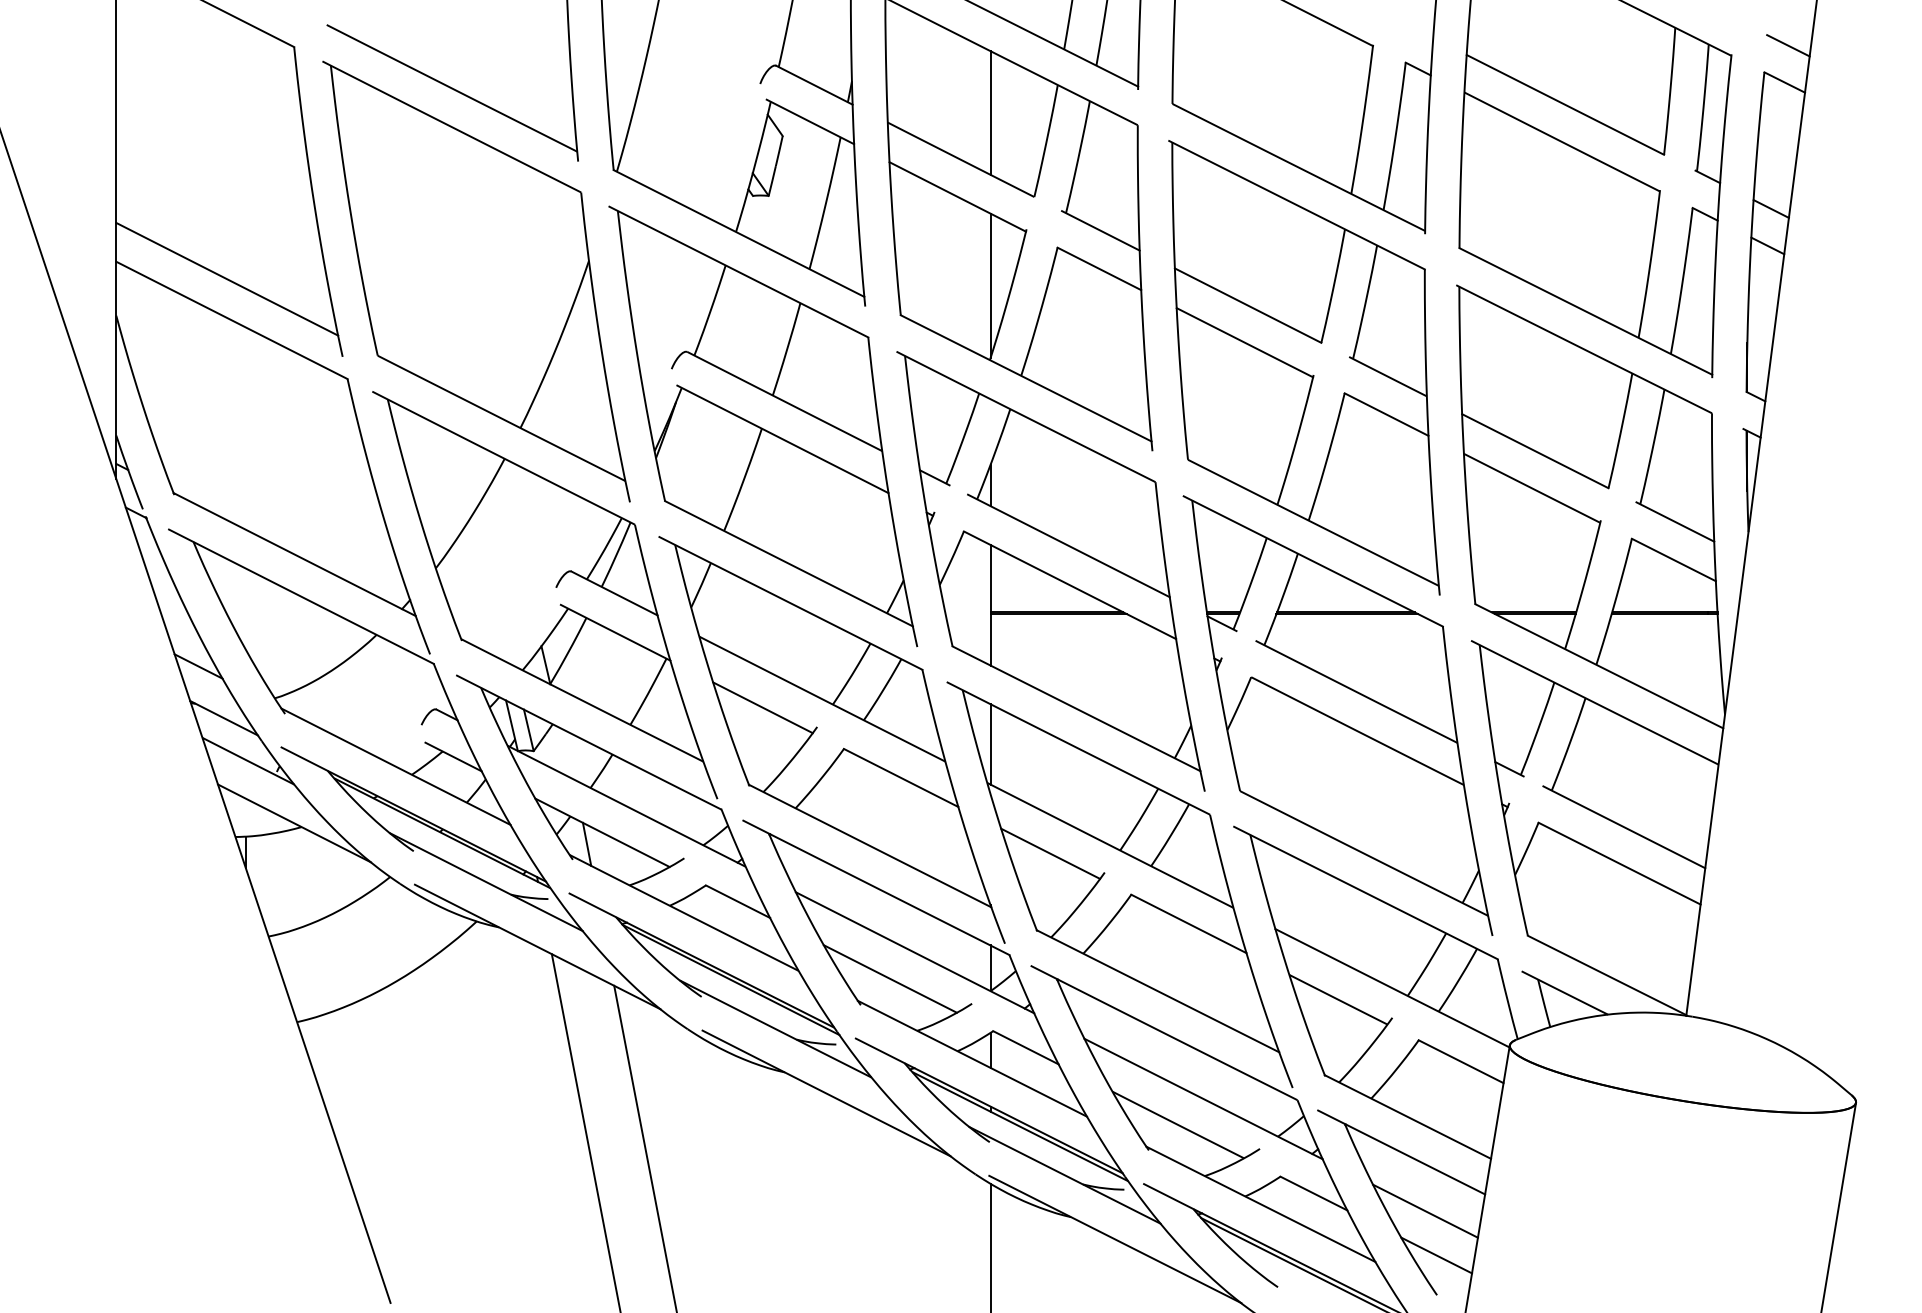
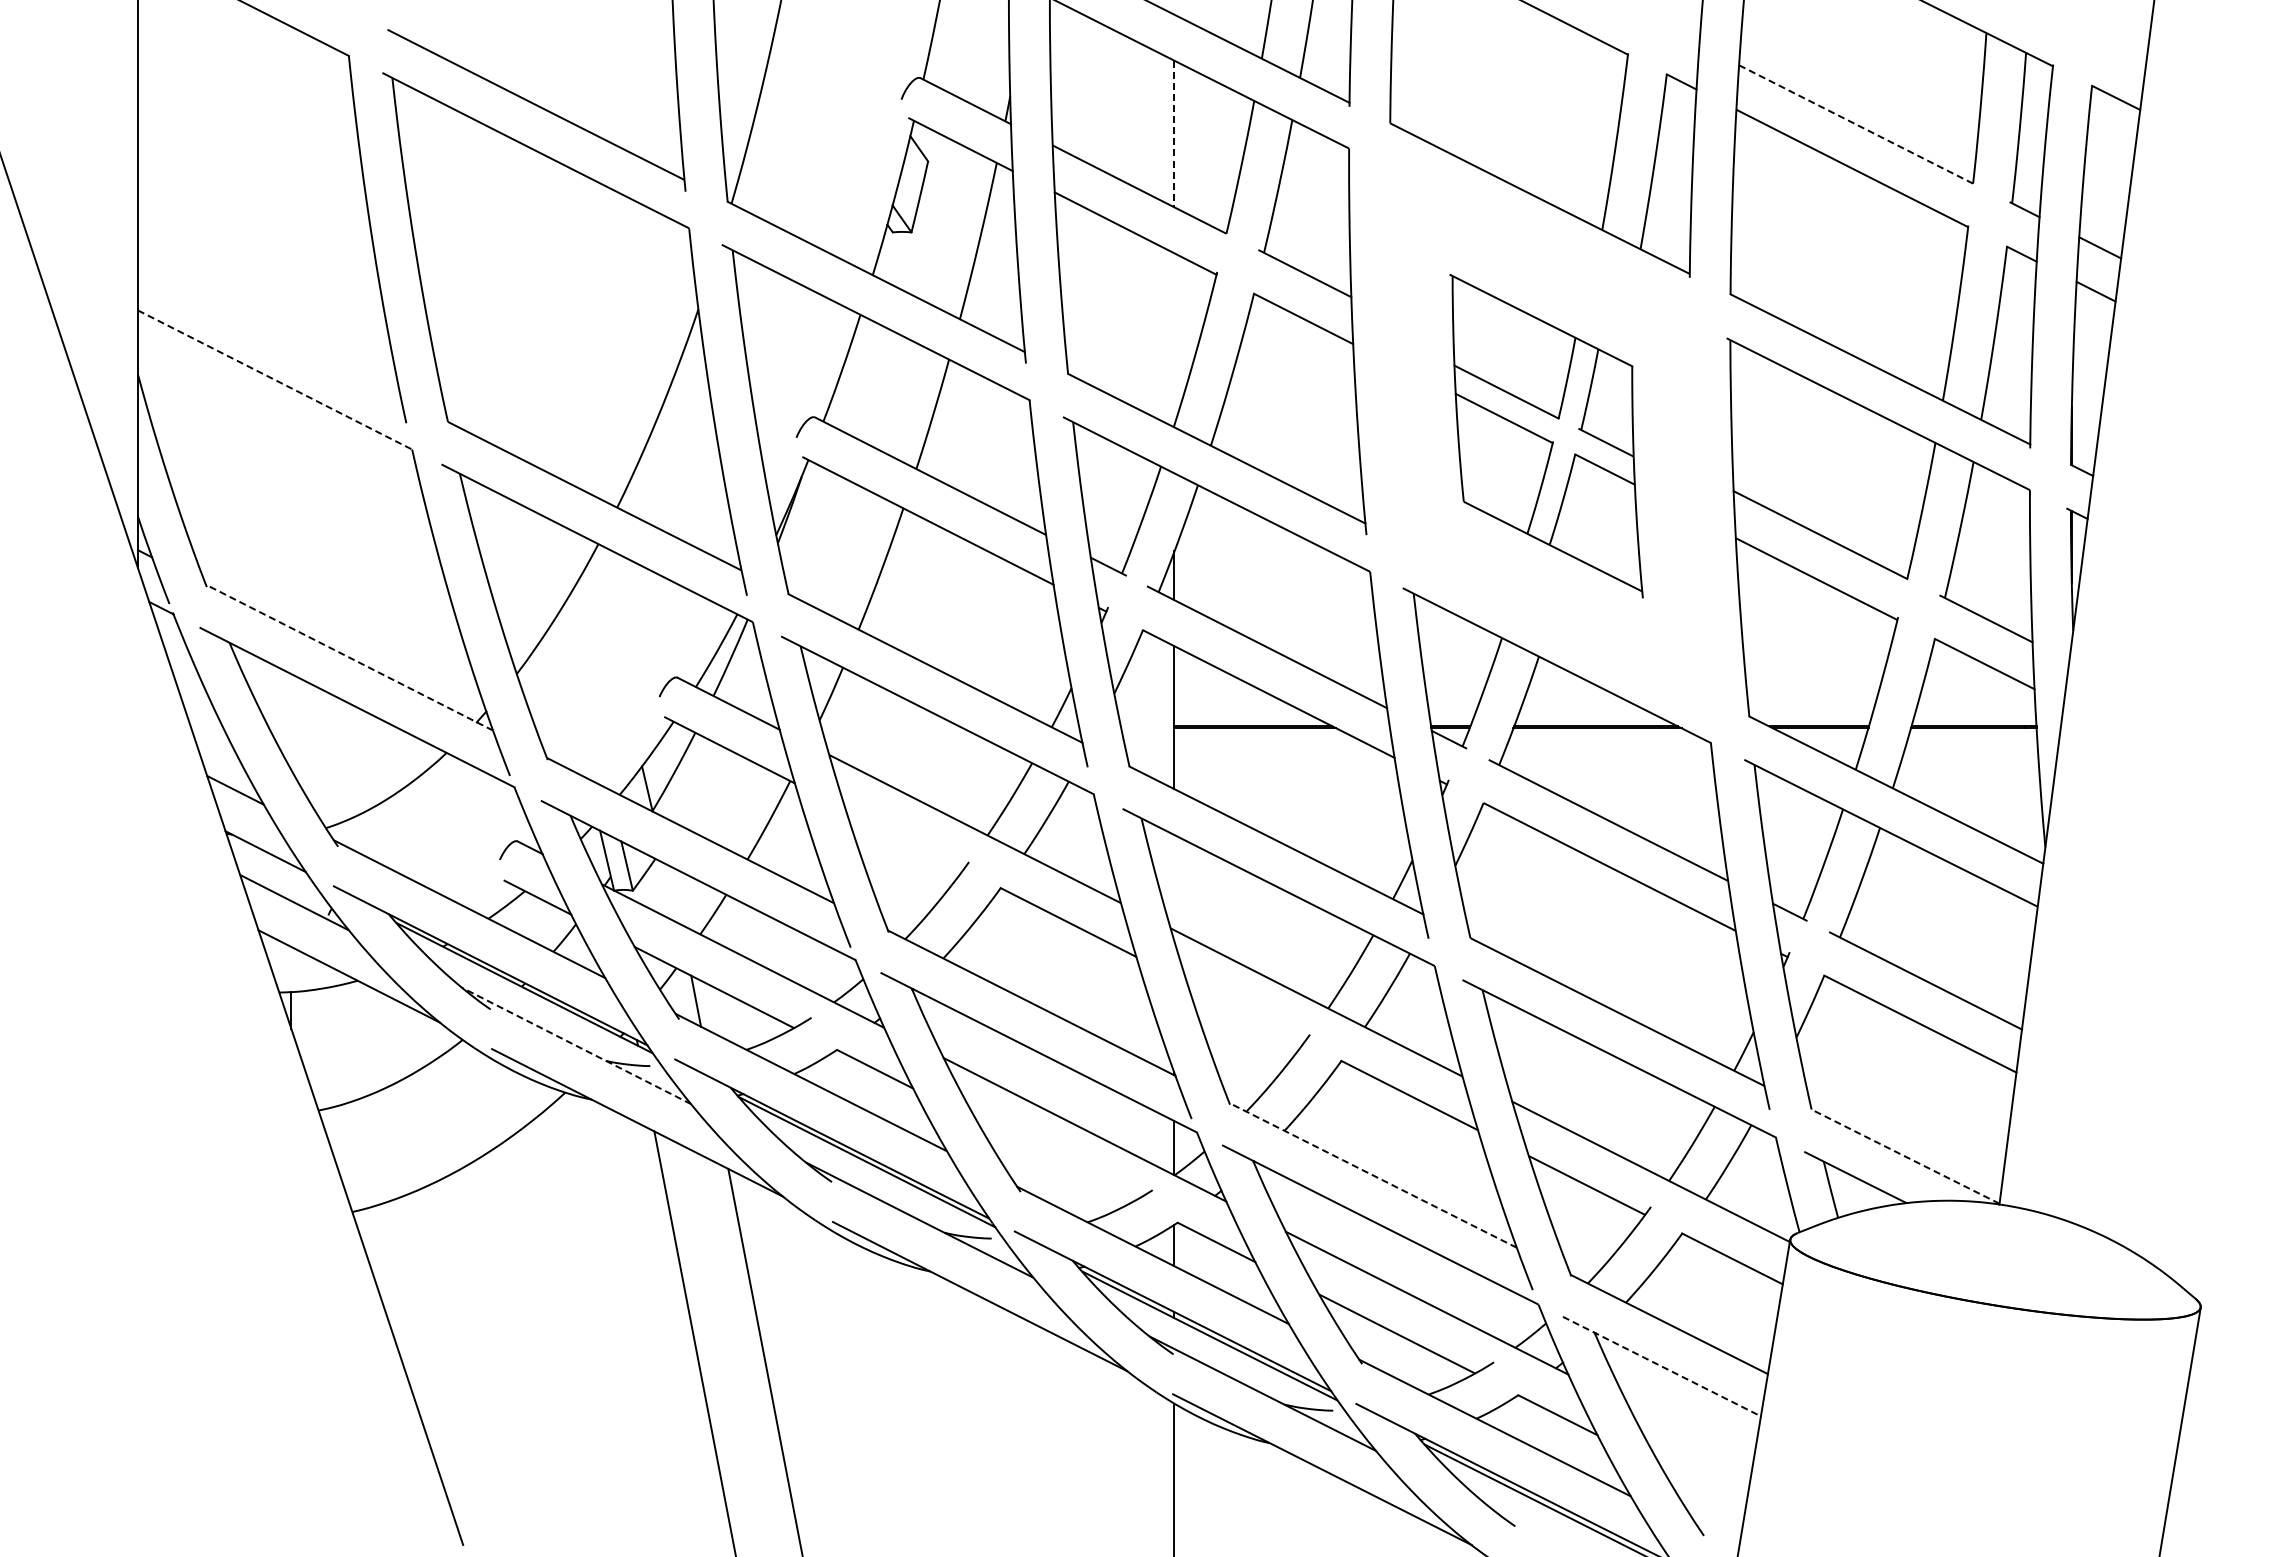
line: (1788, 45) -> (2120, 54), removed
line: (1564, 104) -> (1855, 124), solid -> dashed
line: (990, 113) -> (1174, 134), solid -> dashed
line: (227, 279) -> (269, 331), removed
line: (990, 285) -> (1174, 338), removed
line: (232, 320) -> (275, 380), solid -> dashed
part: (1304, 368) -> (1546, 436), size x0.6
line: (294, 554) -> (349, 657), solid -> dashed
line: (762, 707) -> (904, 839), removed
line: (990, 744) -> (1174, 882), removed
line: (1050, 853) -> (1245, 1012), removed
line: (486, 881) -> (576, 1045), solid -> dashed
line: (1607, 975) -> (1905, 1156), solid -> dashed
line: (890, 978) -> (1055, 1160), removed
line: (1158, 991) -> (1373, 1175), solid -> dashed
line: (1401, 1152) -> (1661, 1366), solid -> dashed
line: (1425, 1210) -> (1690, 1435), removed
line: (1436, 1255) -> (1703, 1488), removed

